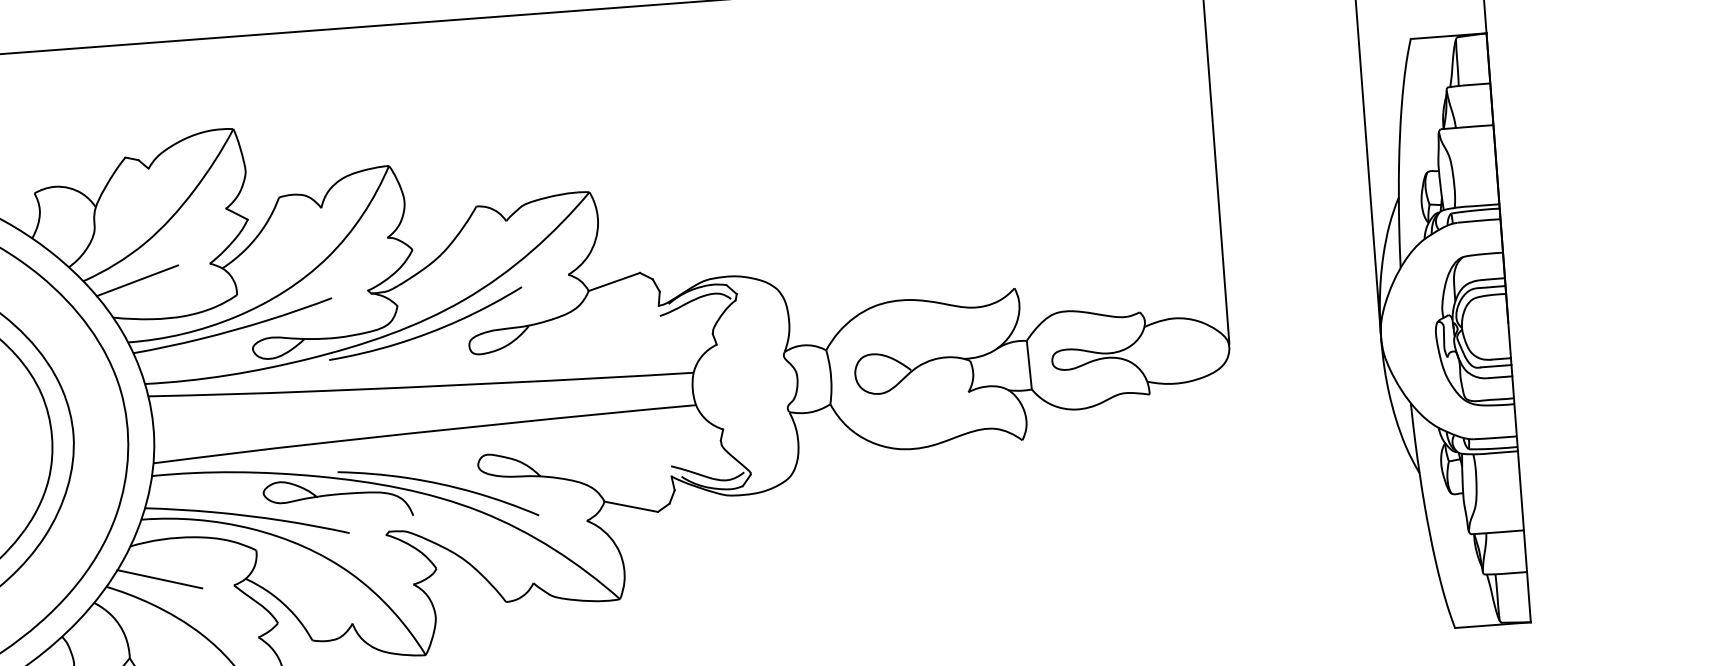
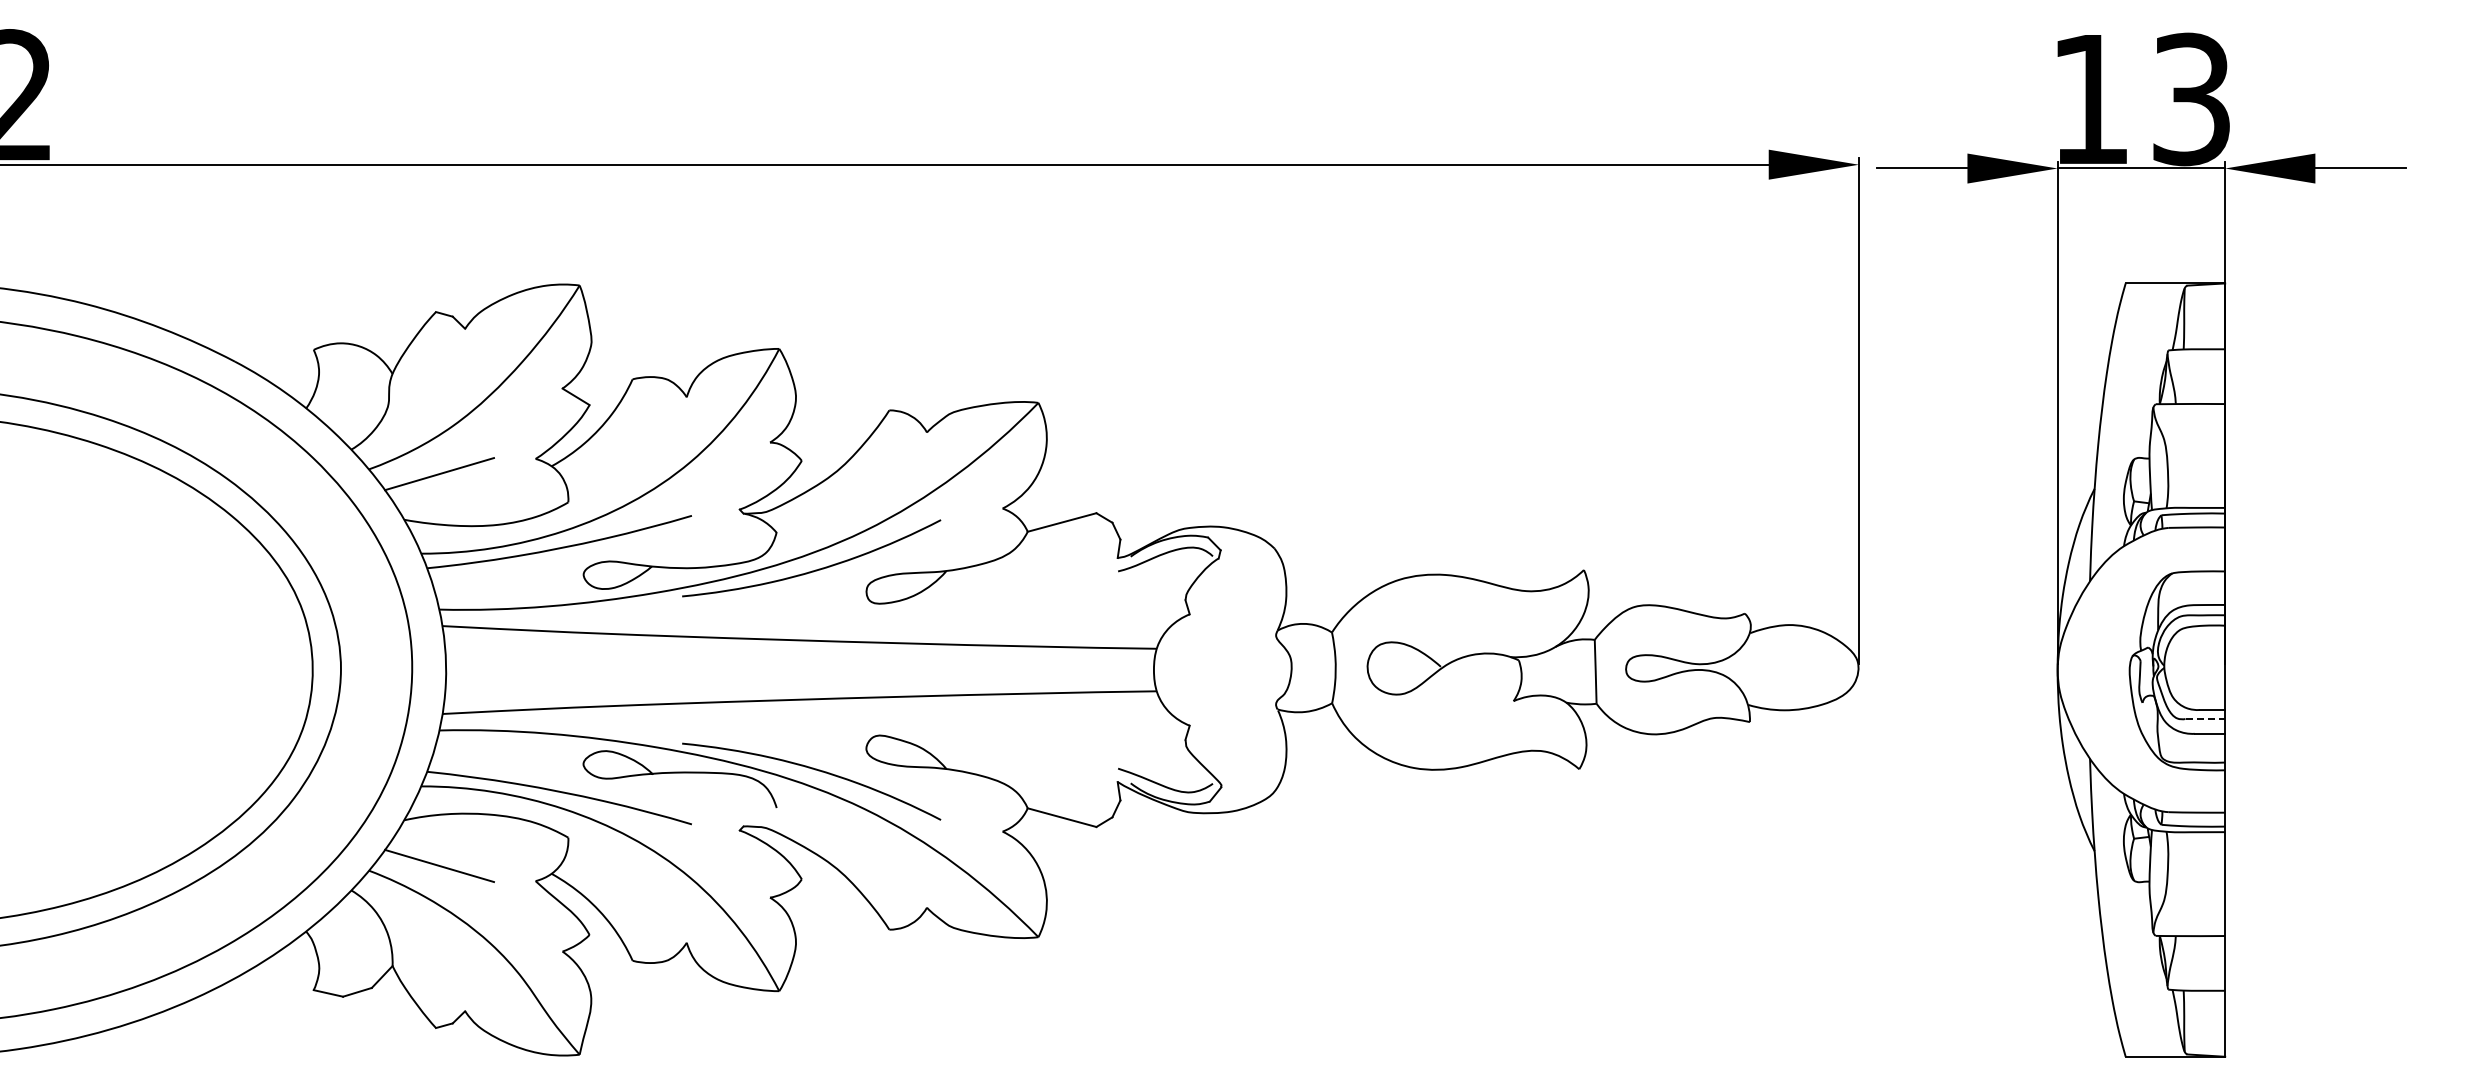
line: (1496, 366) -> (2205, 719), solid -> dashed

